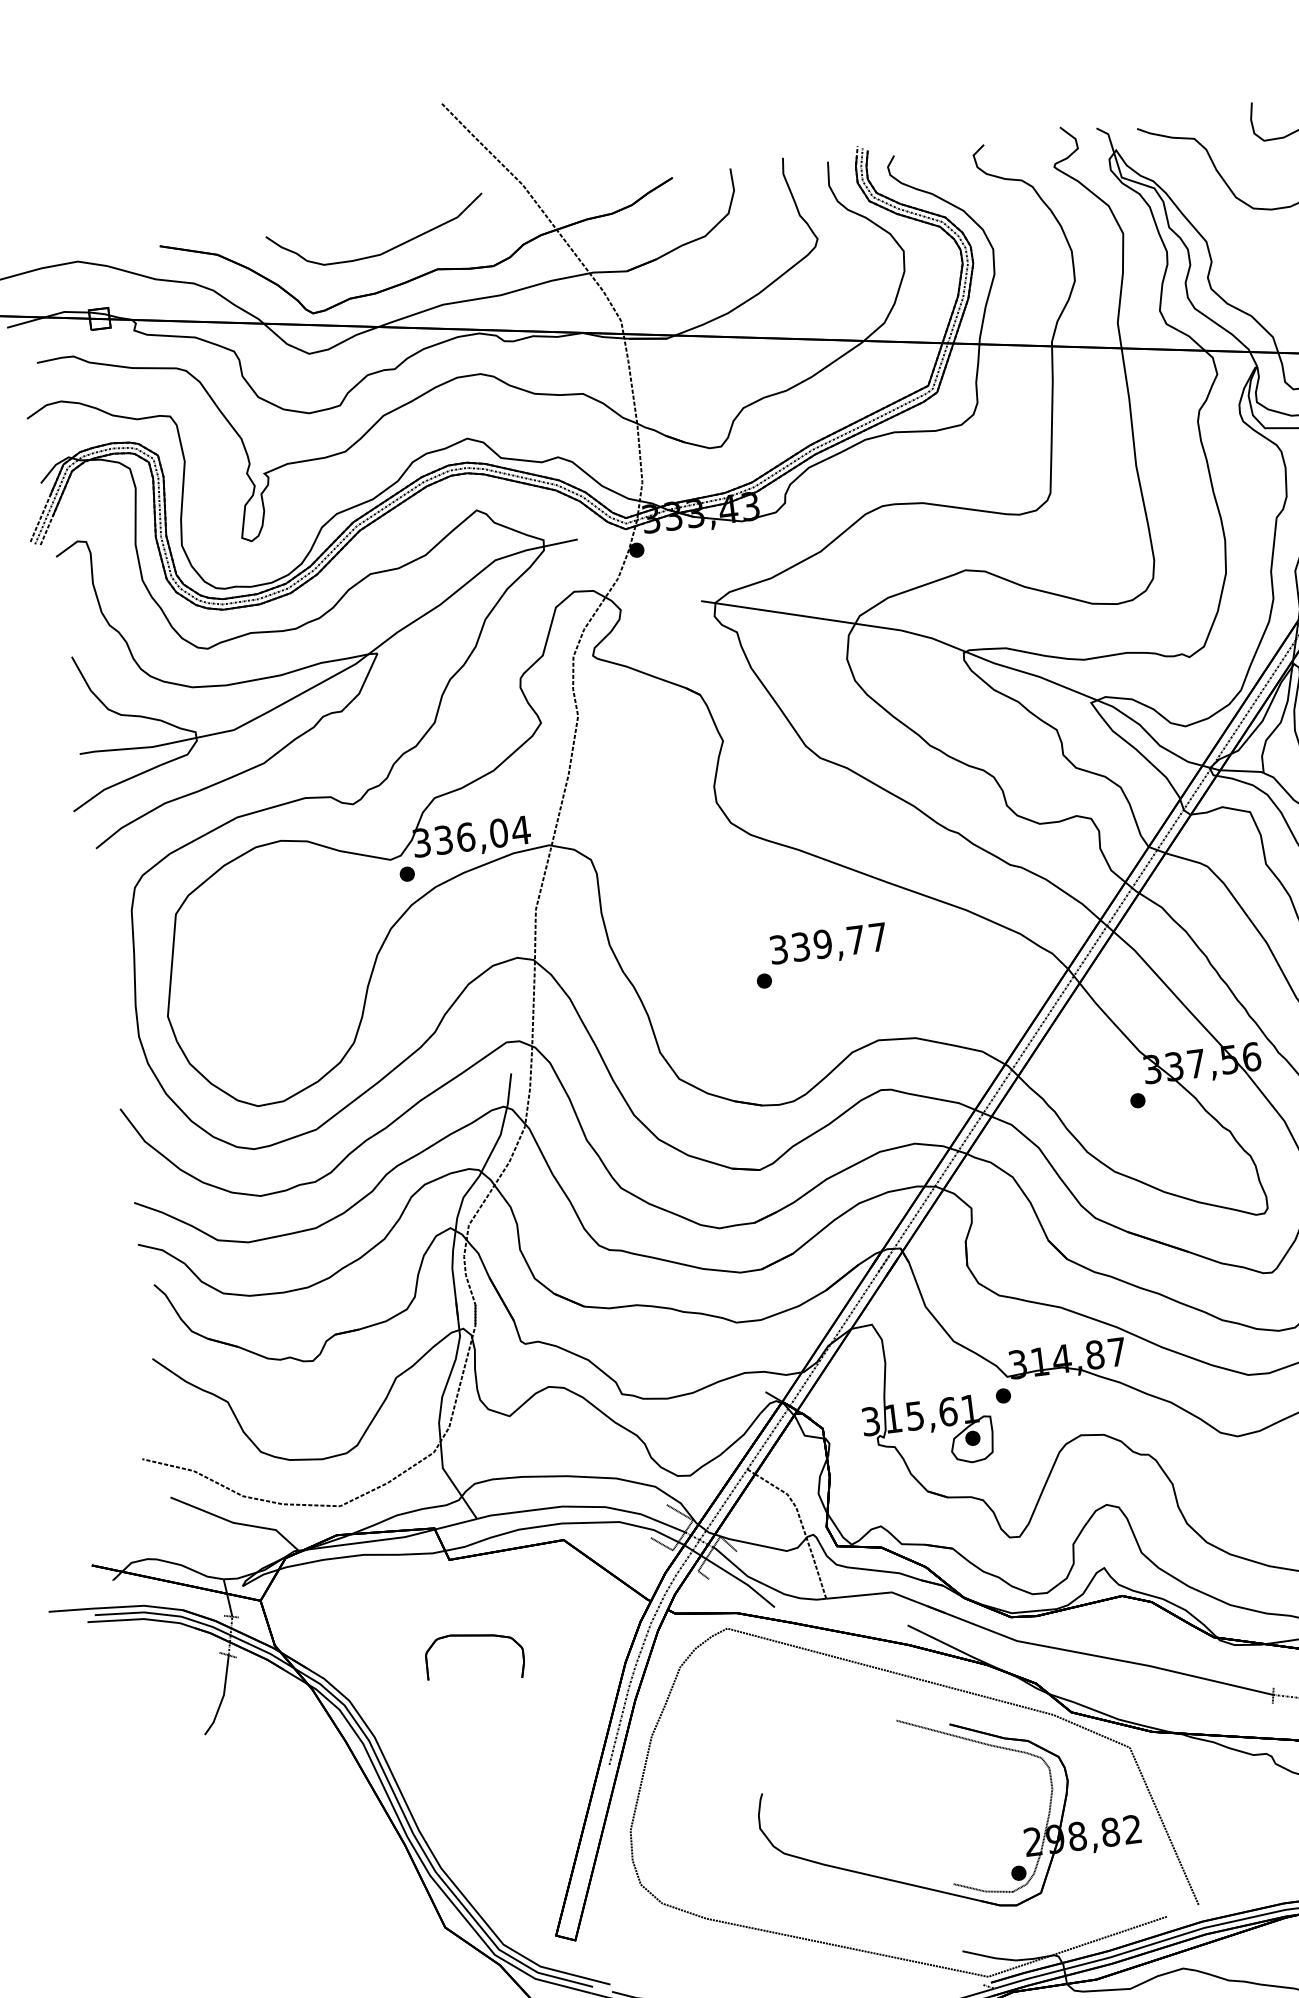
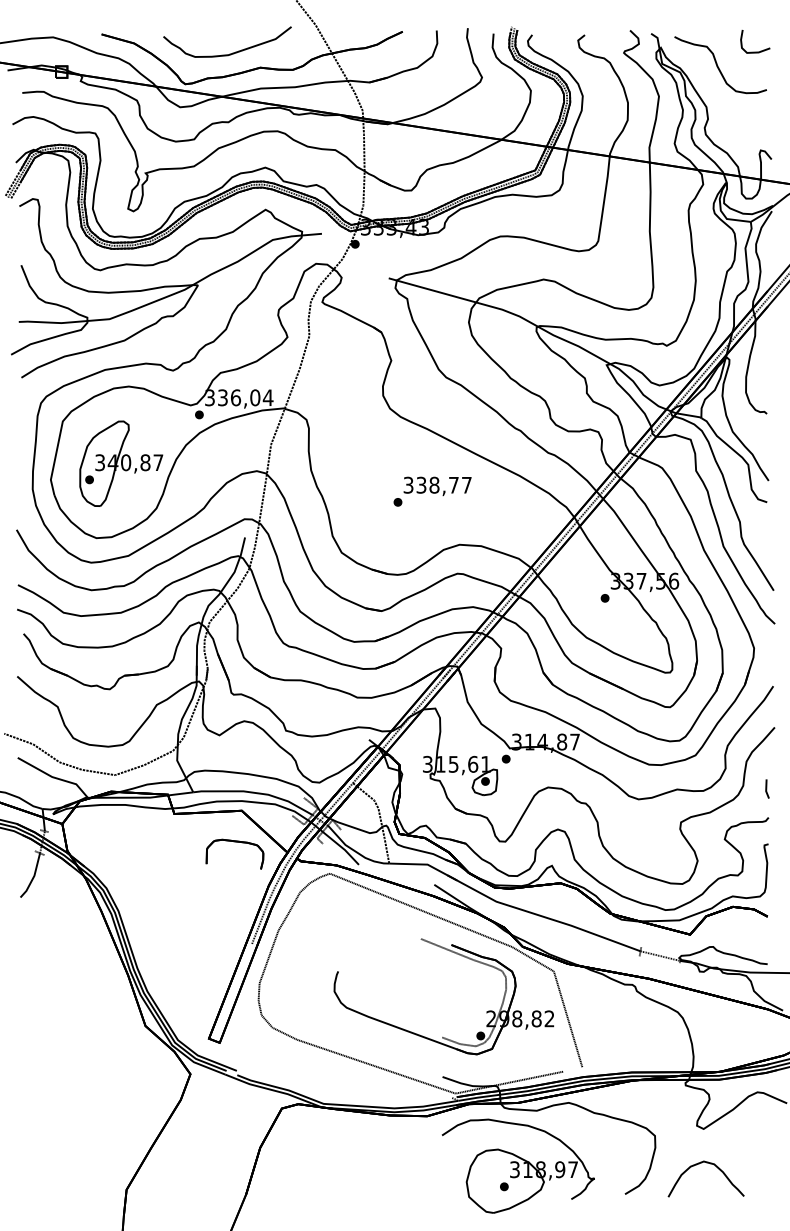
text: (823, 944) -> (434, 485), 339,77 -> 338,77
part: (284, 973) -> (121, 463), added
part: (471, 1637) -> (234, 842), moved

